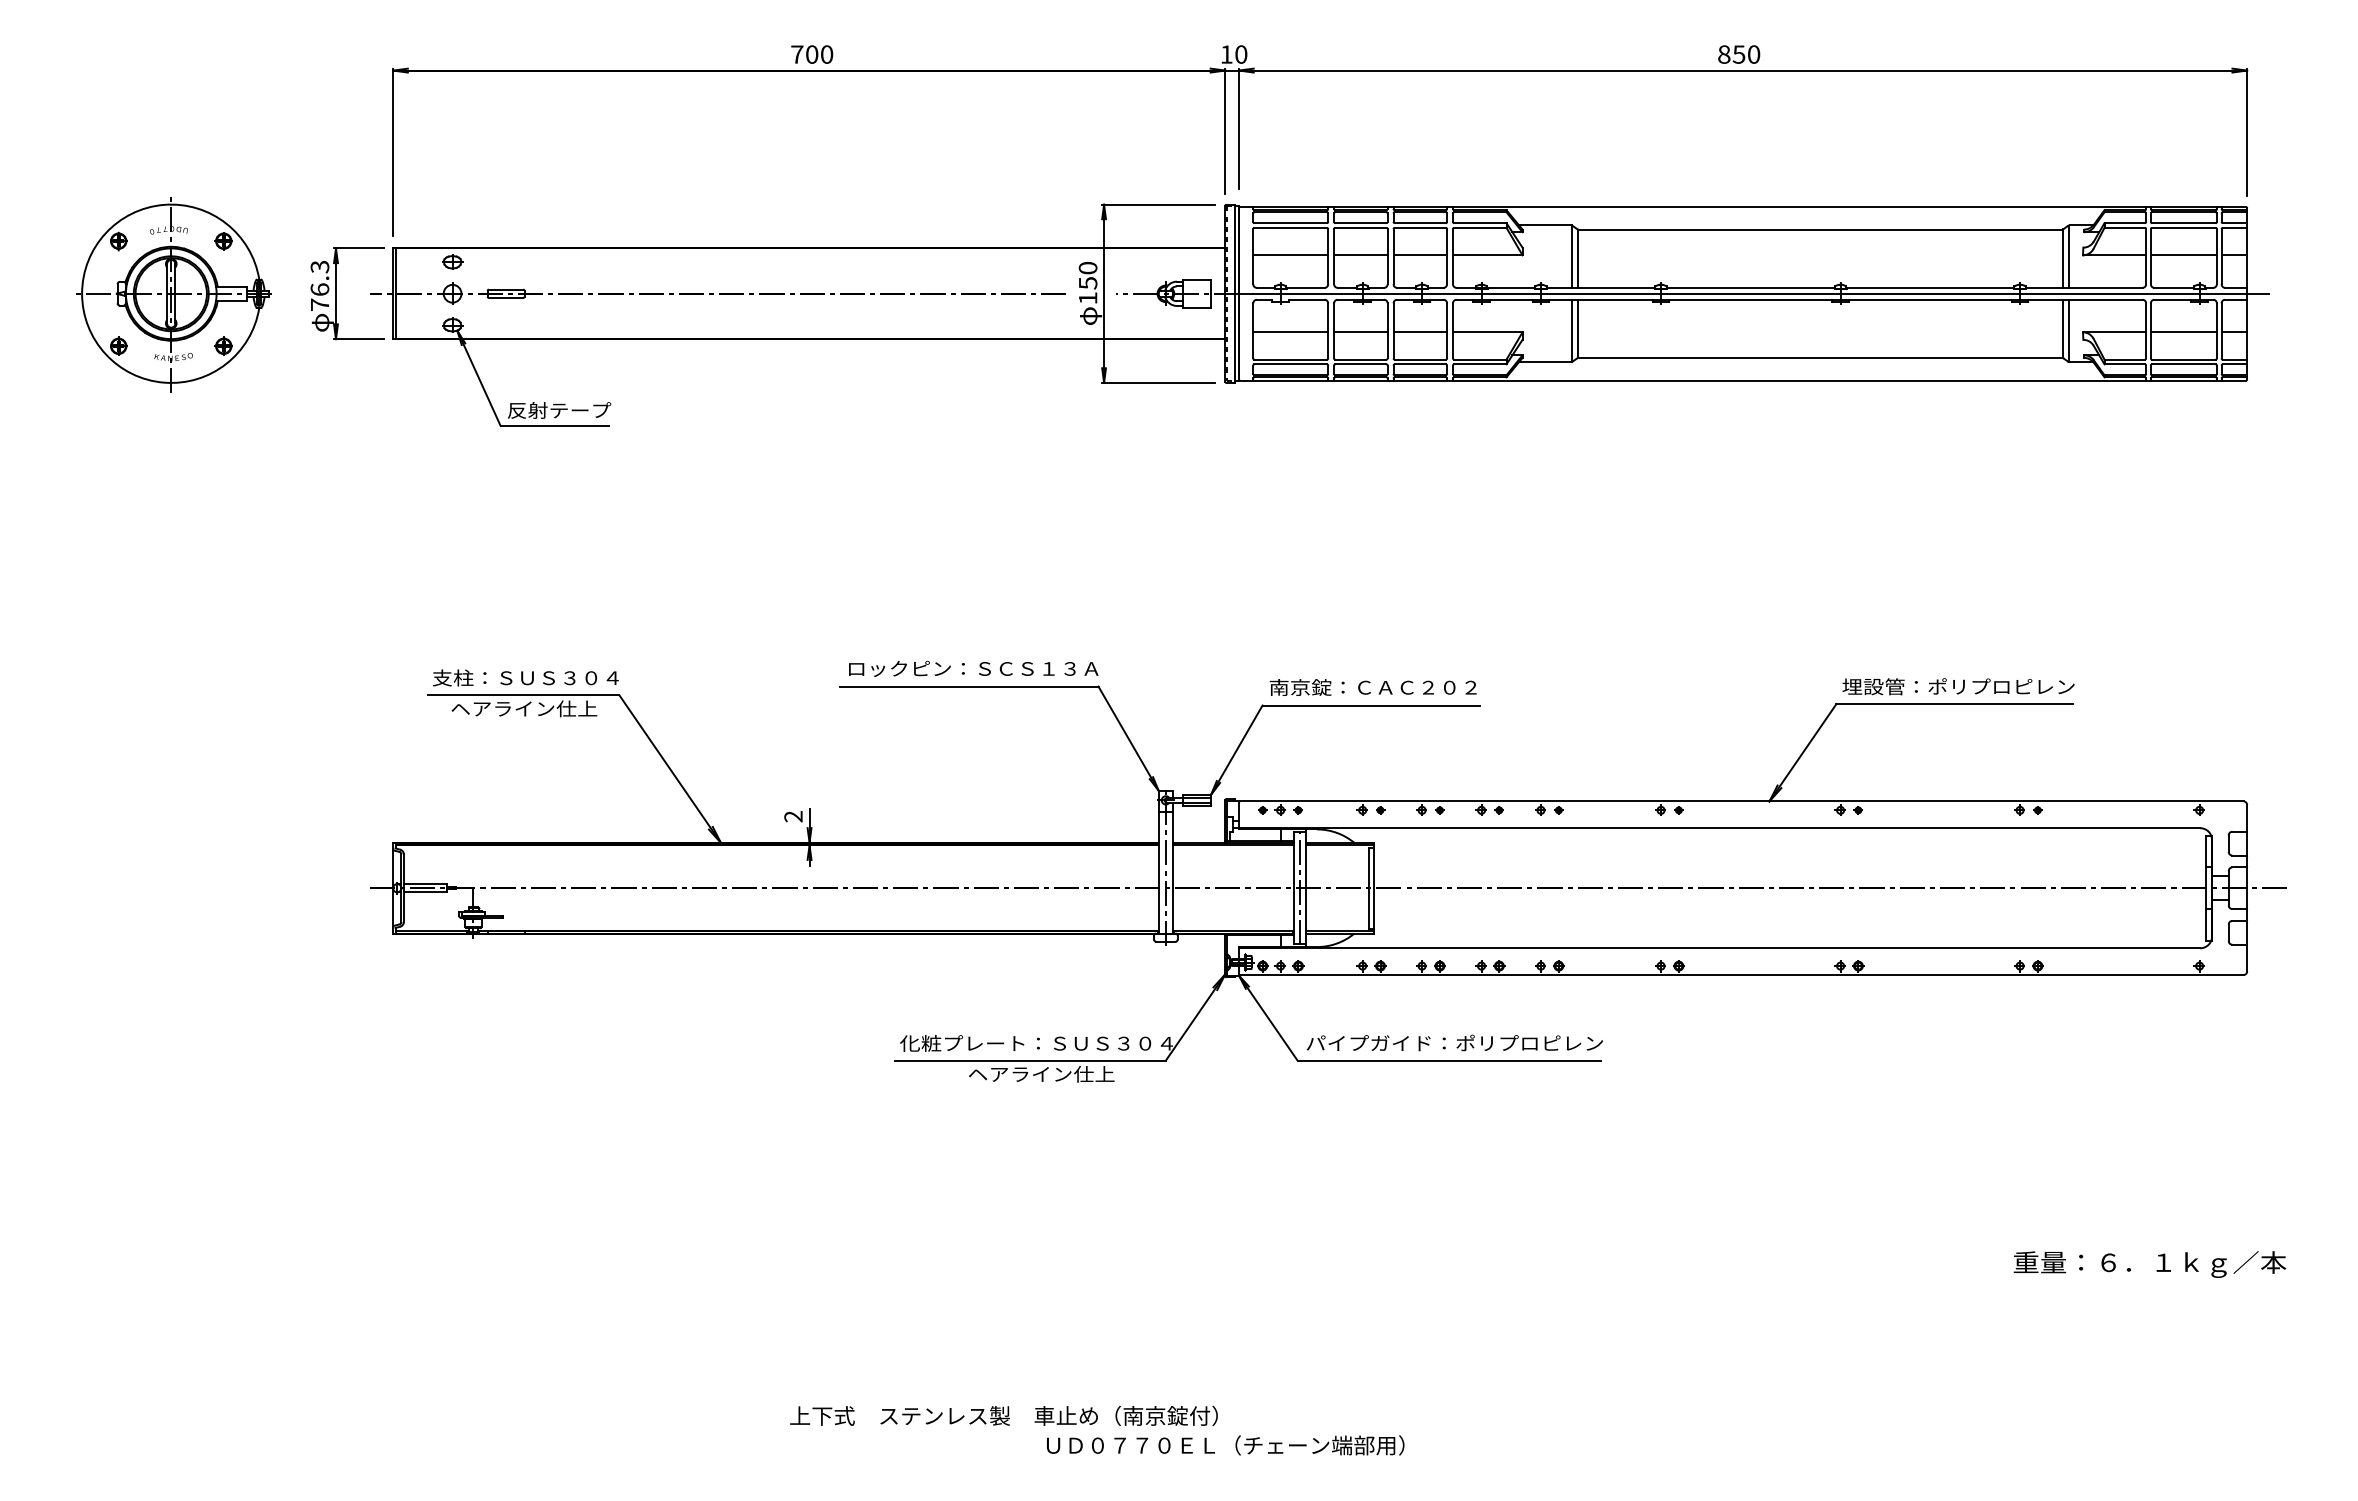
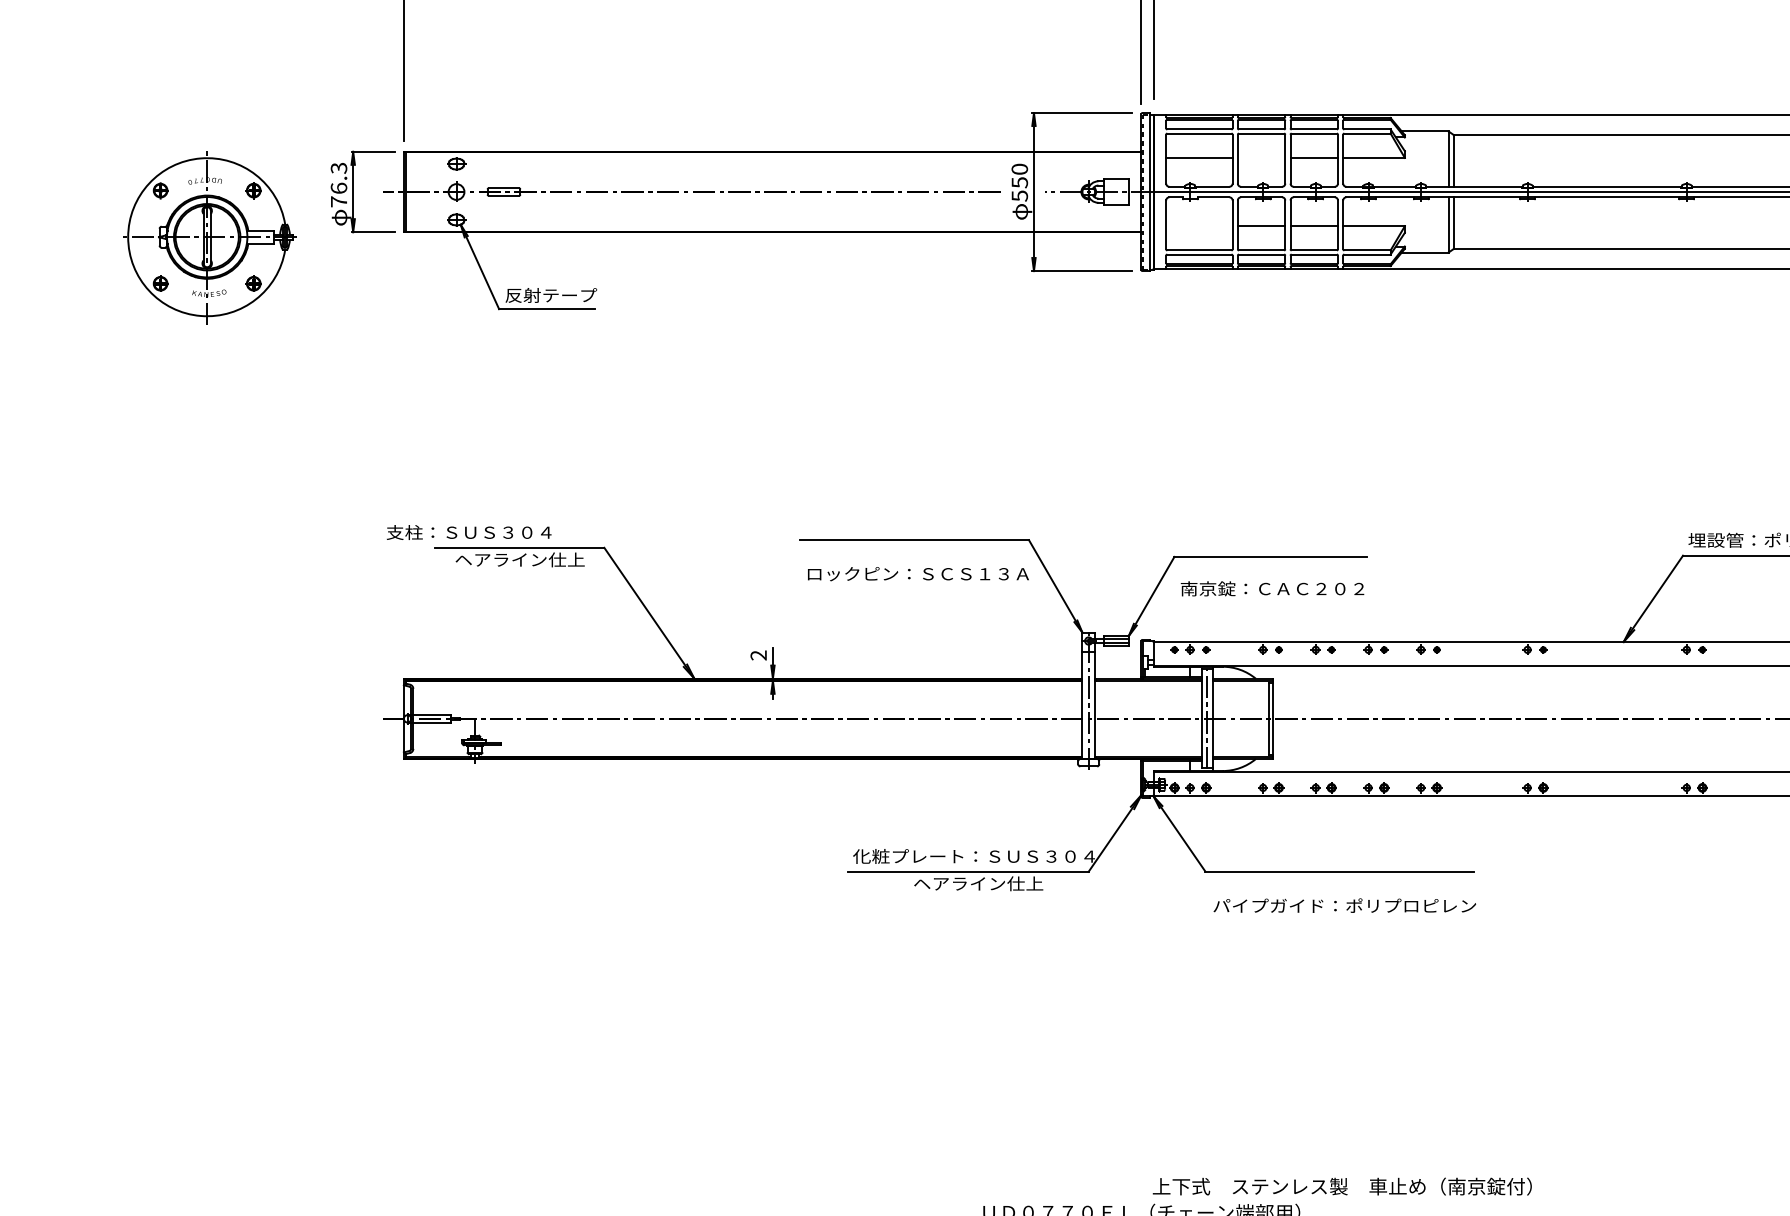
line: (1360, 255) -> (1261, 158), removed
part: (173, 294) -> (209, 237), moved
text: (1088, 298) -> (1020, 196), 150 -> 550
line: (1290, 332) -> (1199, 226), removed
text: (973, 668) -> (918, 573), moved
text: (525, 677) -> (468, 532), moved
text: (1372, 687) -> (1271, 588), moved
text: (1454, 1042) -> (1344, 905), moved
text: (1003, 1415) -> (1341, 1186), moved

